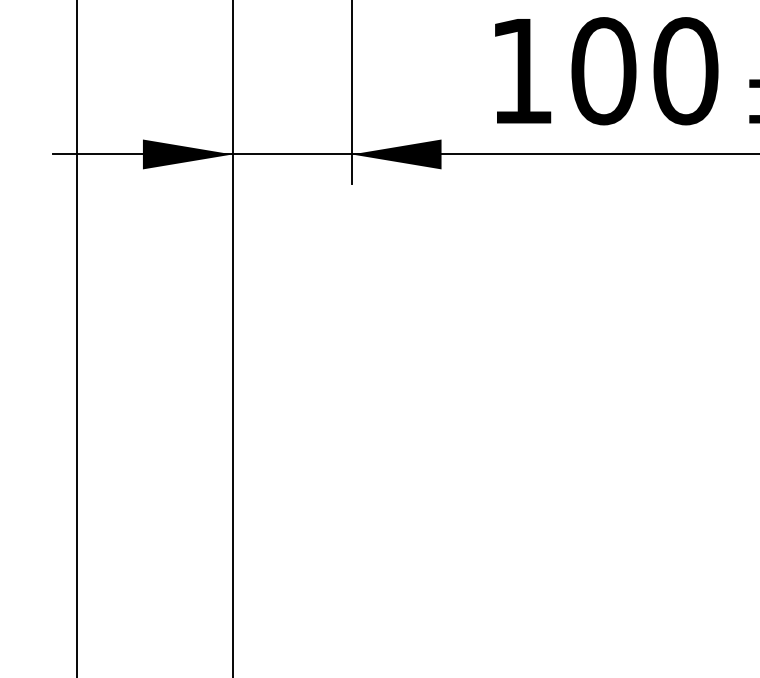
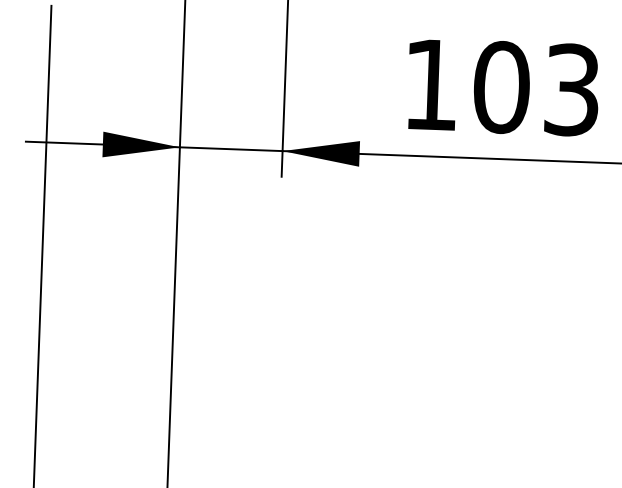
text: (685, 71) -> (571, 90), 100 -> 103

